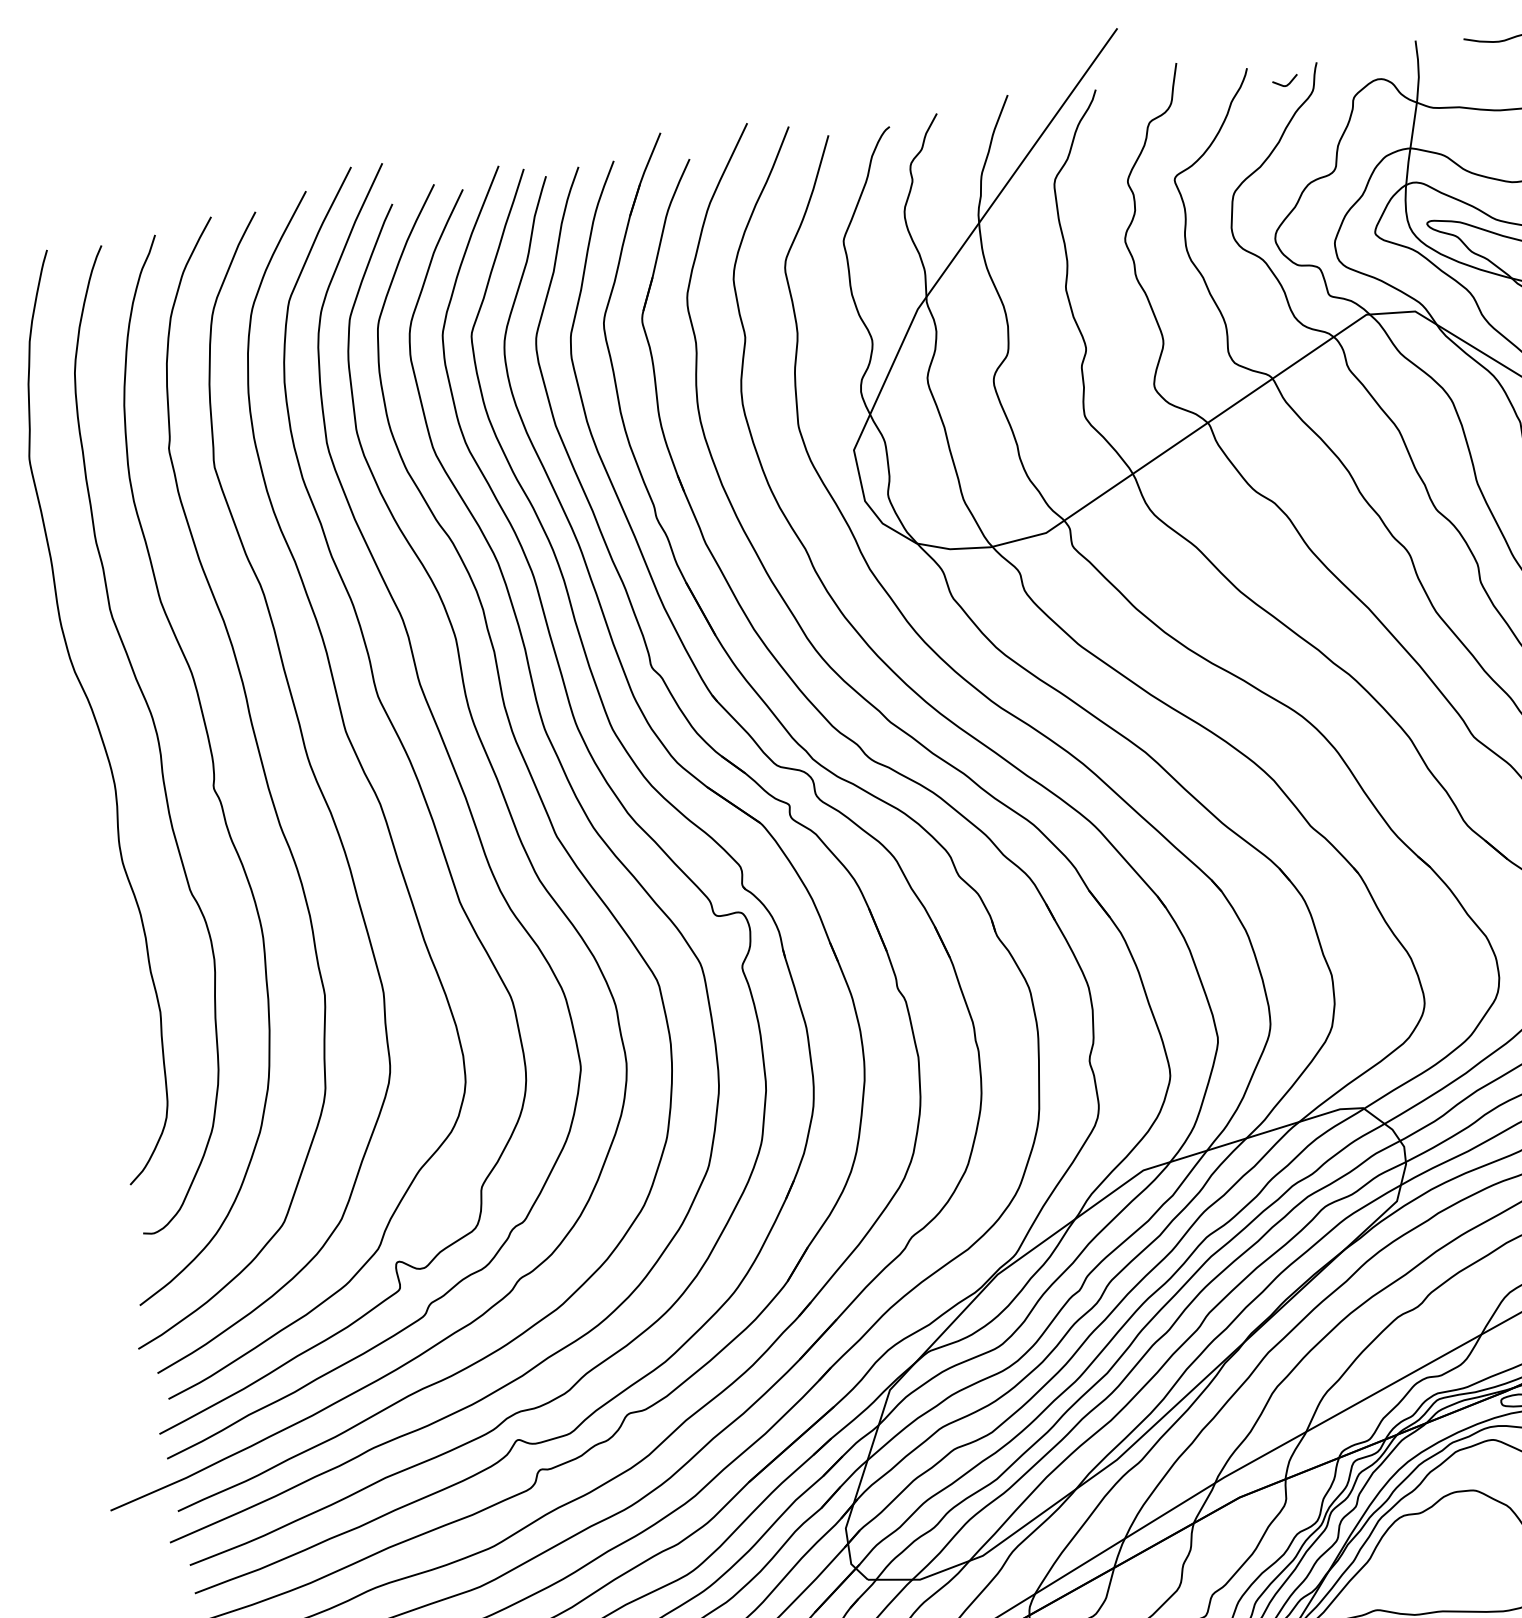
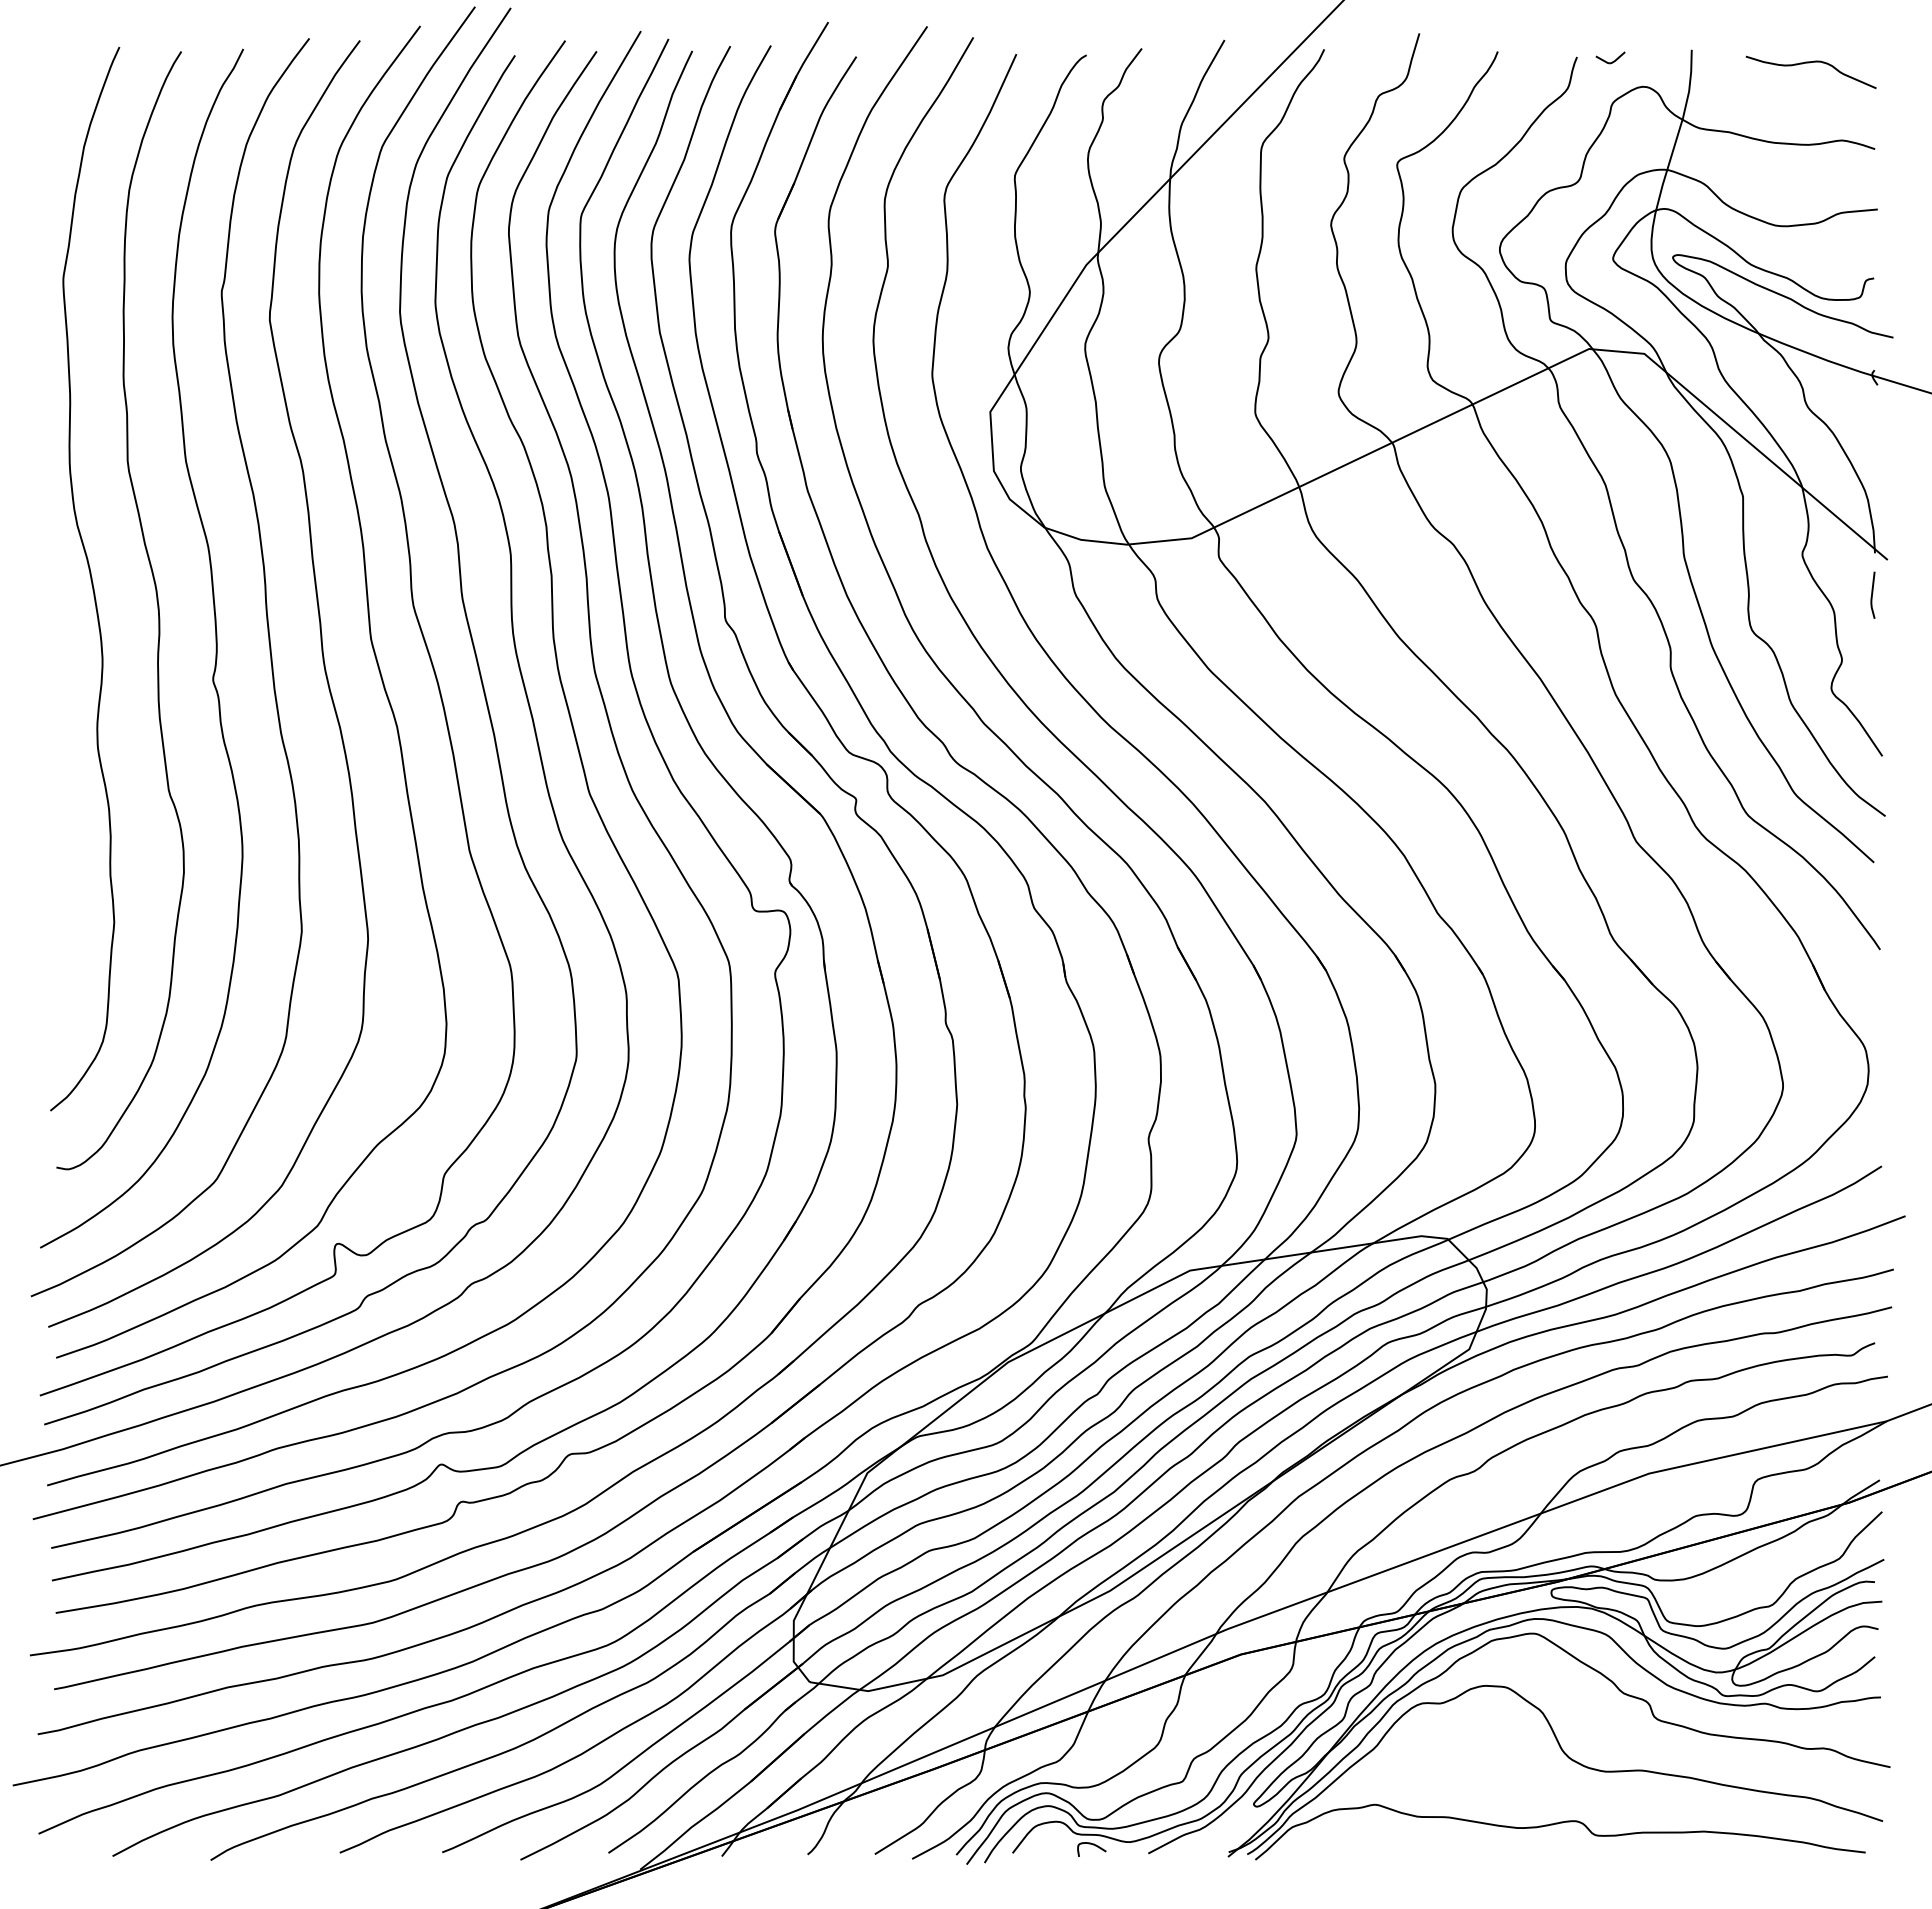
curve: (1288, 83) -> (1613, 60), moved

